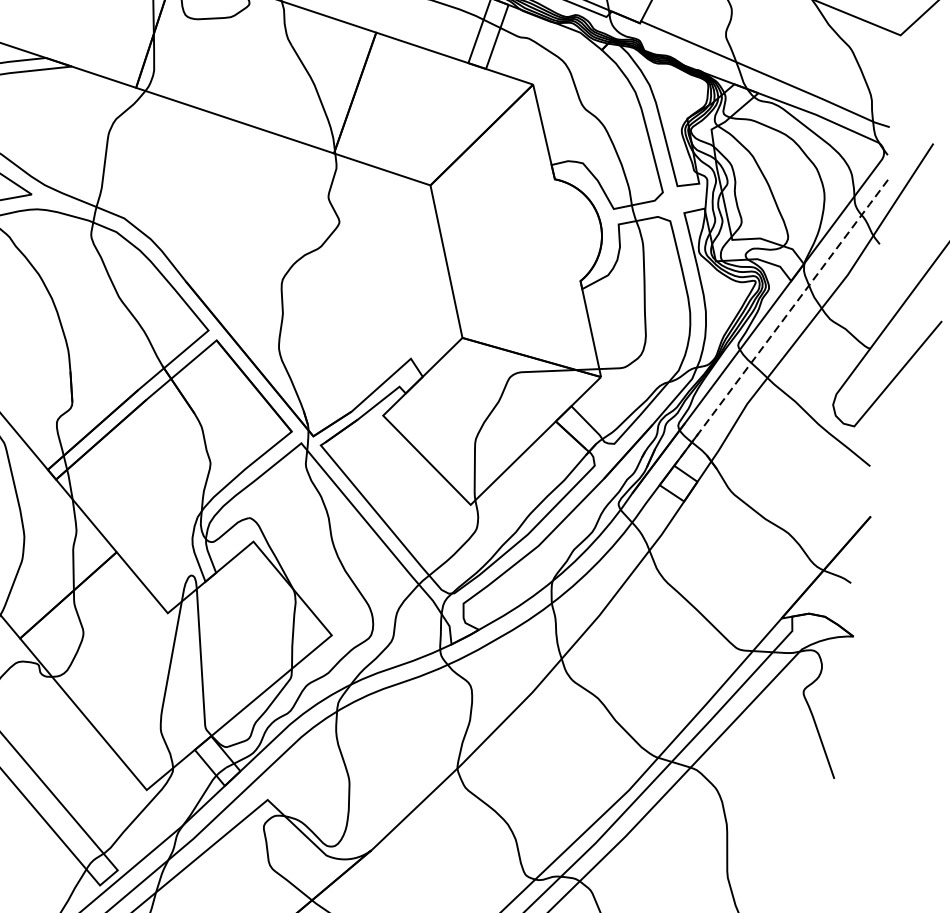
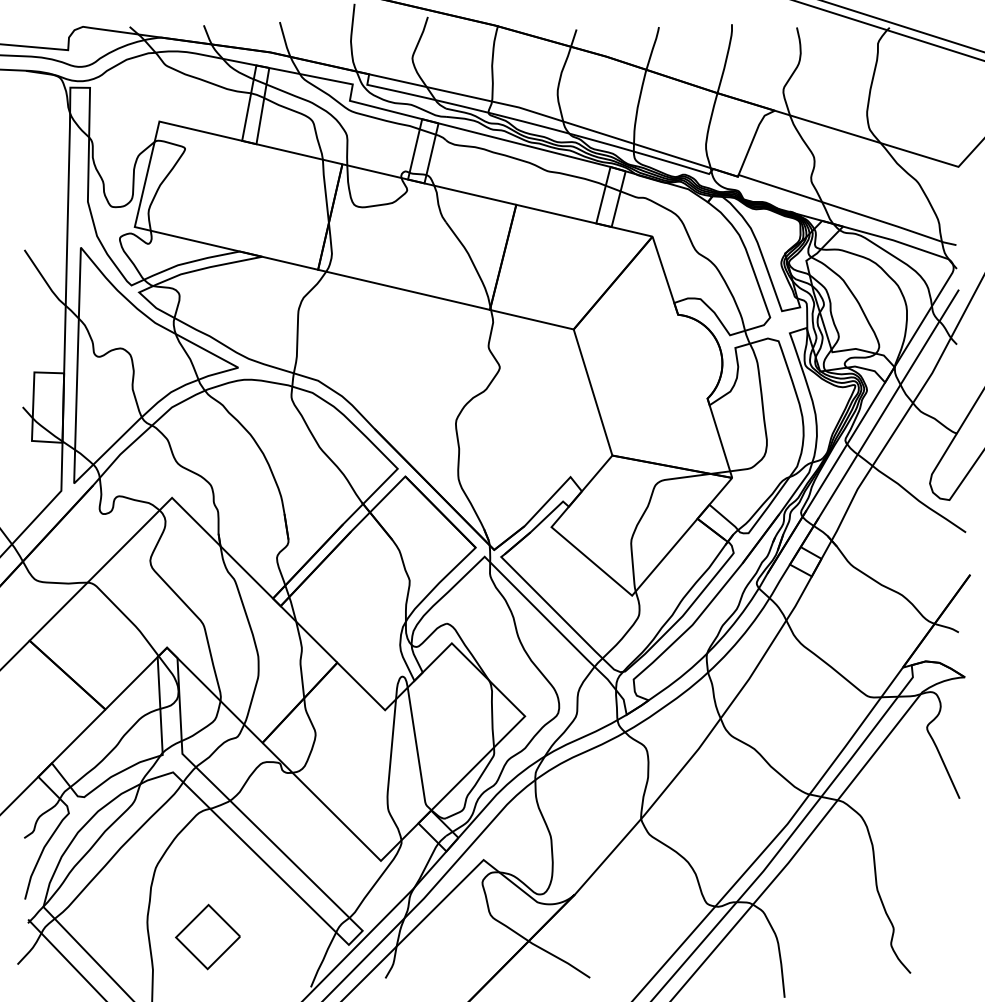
line: (780, 322) -> (879, 418), dashed -> solid

